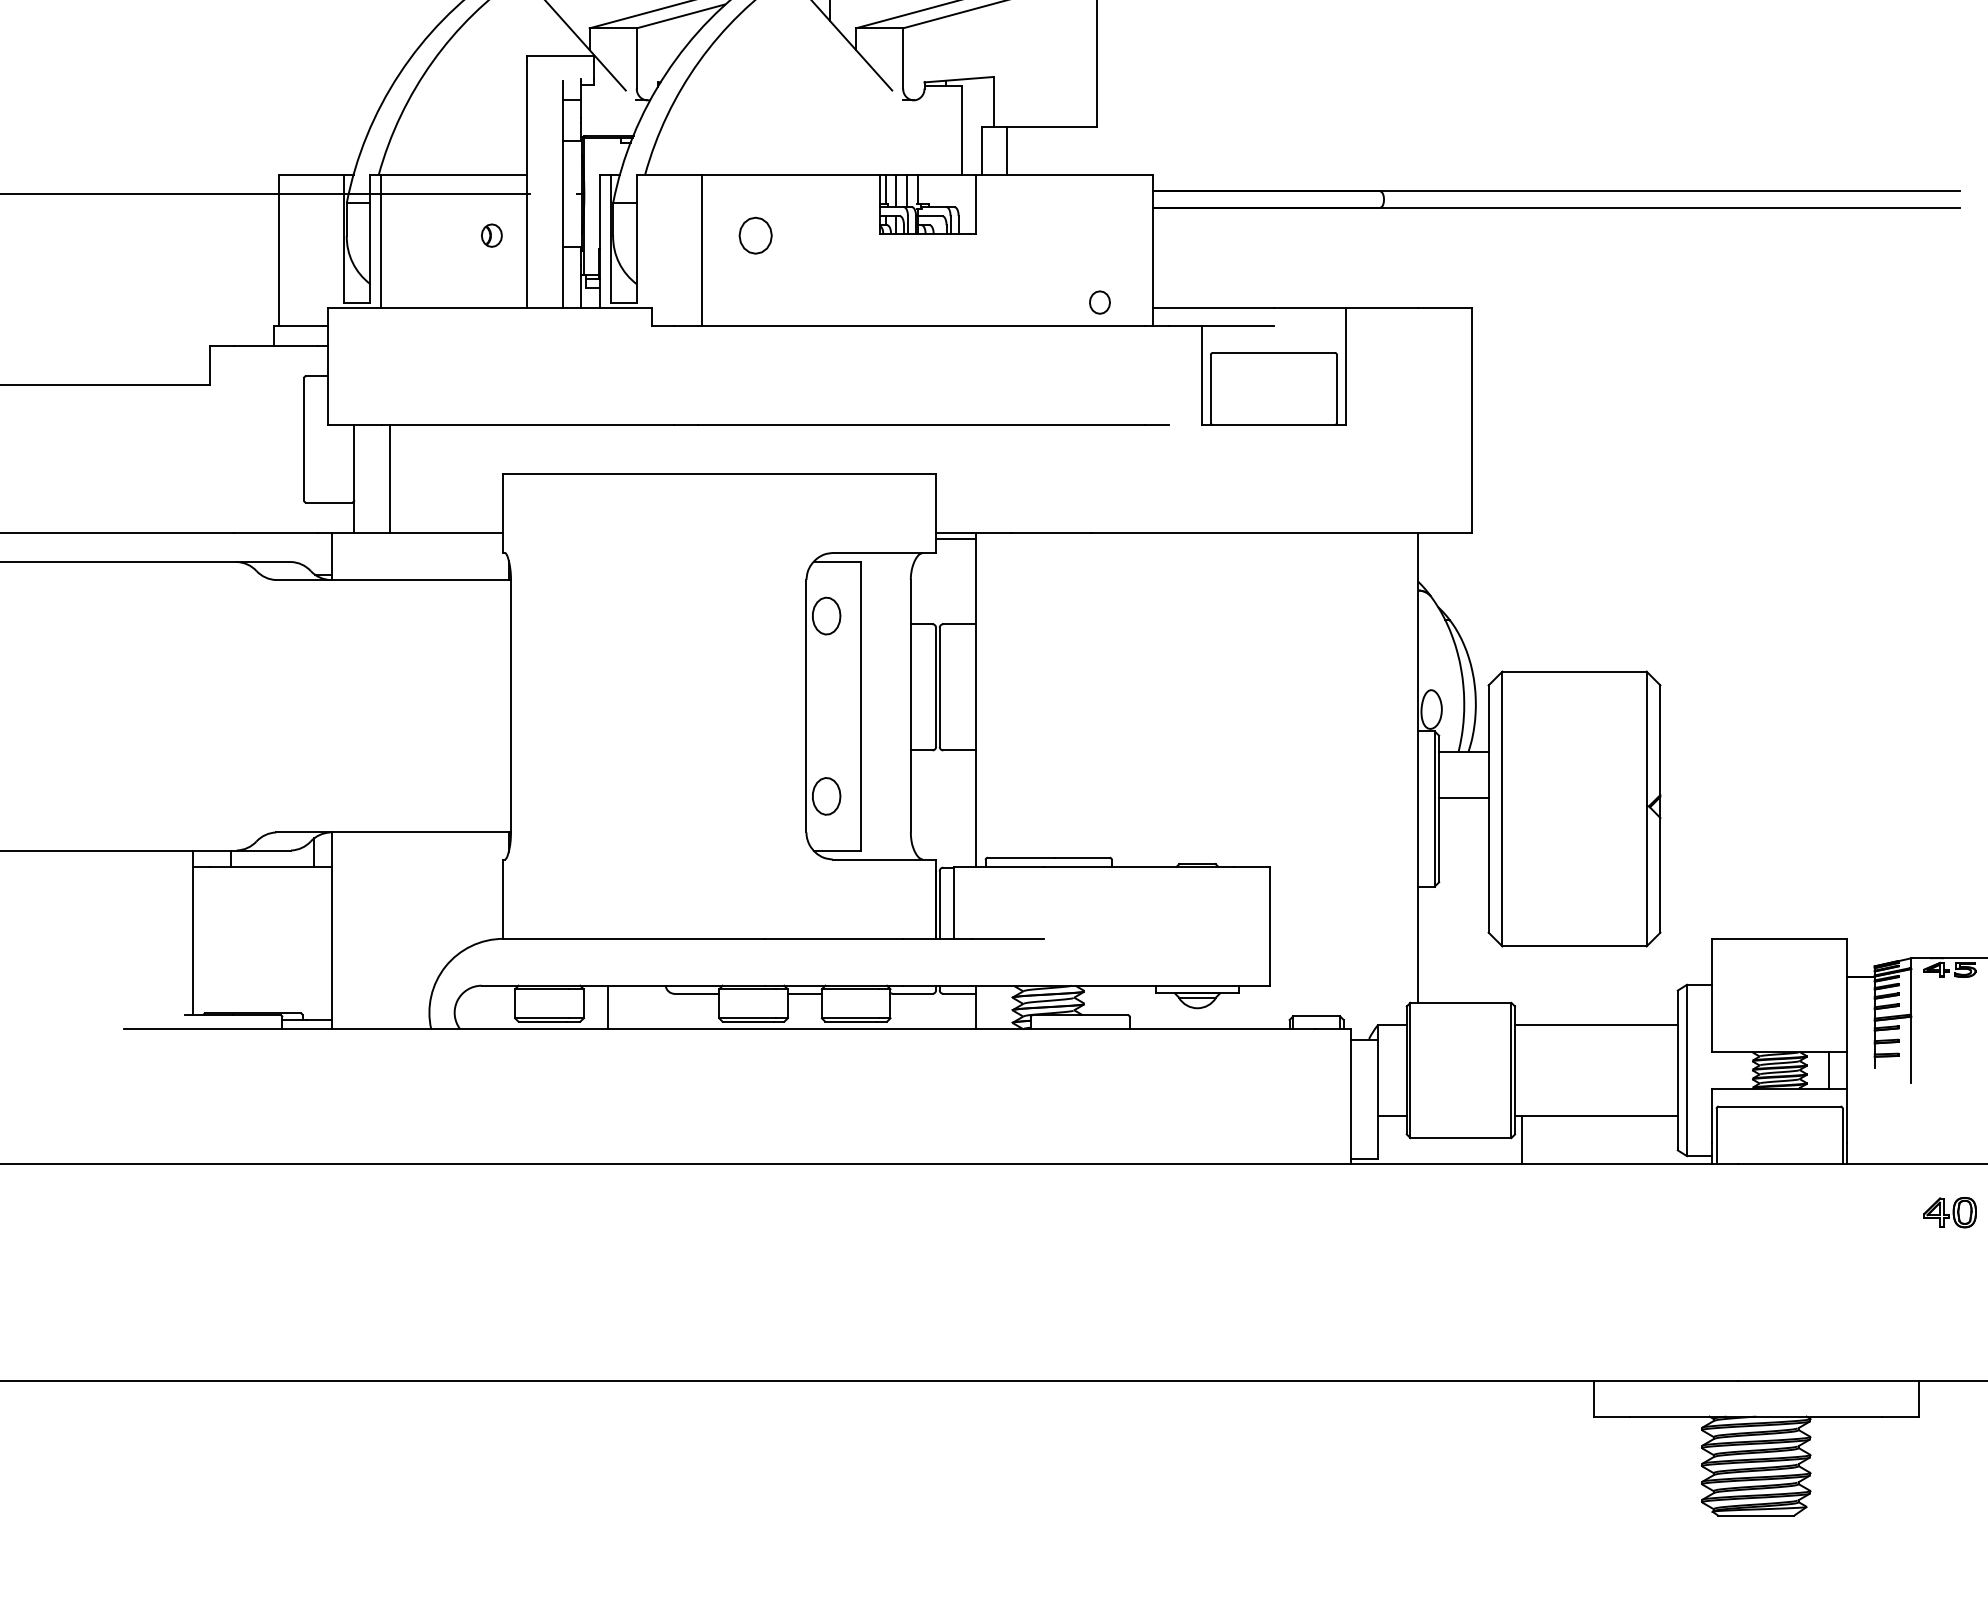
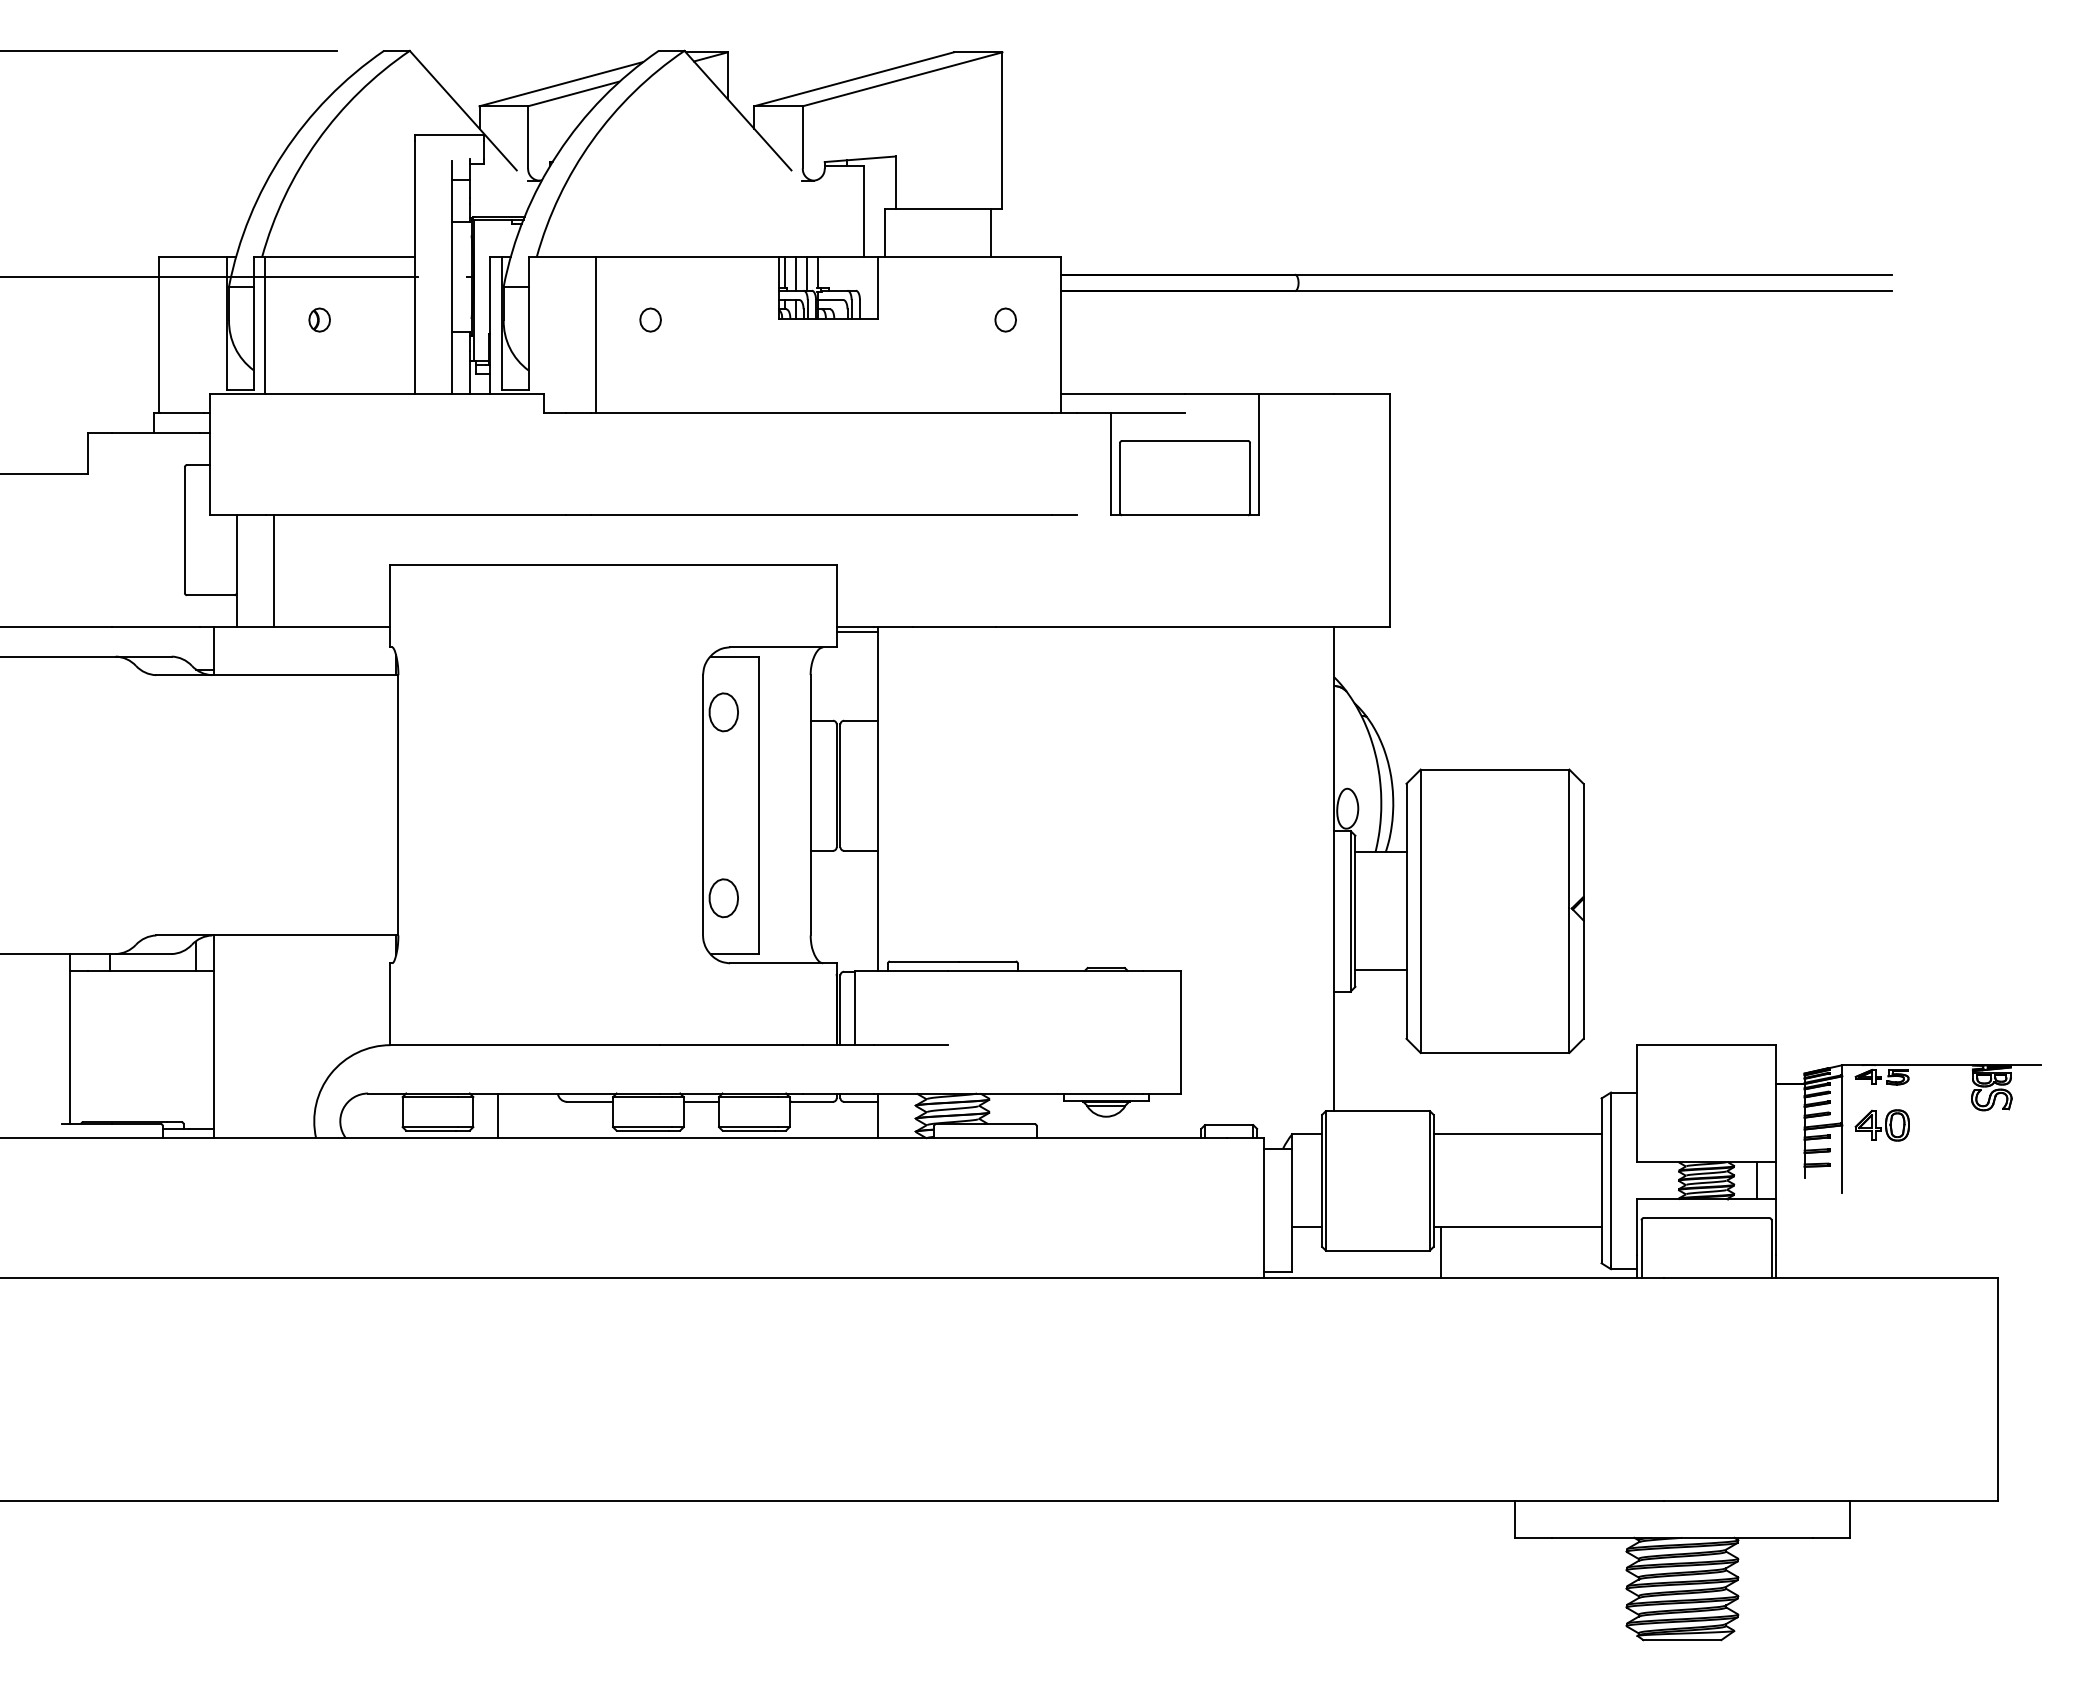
line: (1007, 150) -> (991, 232), moved
part: (491, 235) -> (319, 319), moved
part: (755, 235) -> (650, 319), size x0.62
part: (1099, 302) -> (1005, 319), moved
line: (1463, 798) -> (1380, 970), moved
part: (1949, 1212) -> (1881, 1125), moved

